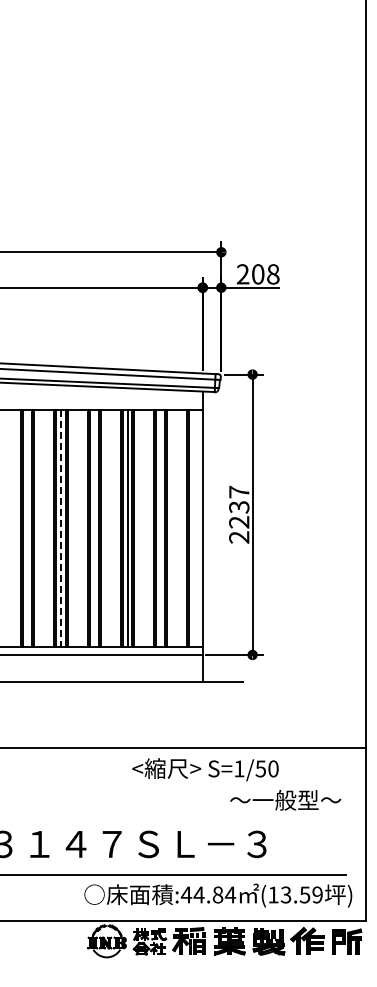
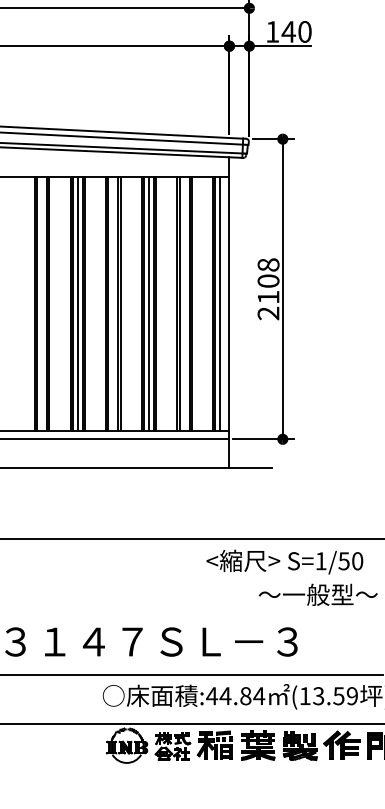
text: (257, 274) -> (288, 32), 208 -> 140
text: (239, 506) -> (268, 280), 2237 -> 2108
line: (61, 528) -> (78, 303), dashed -> solid
line: (194, 528) -> (220, 303), added
text: (205, 769) -> (284, 561), moved

